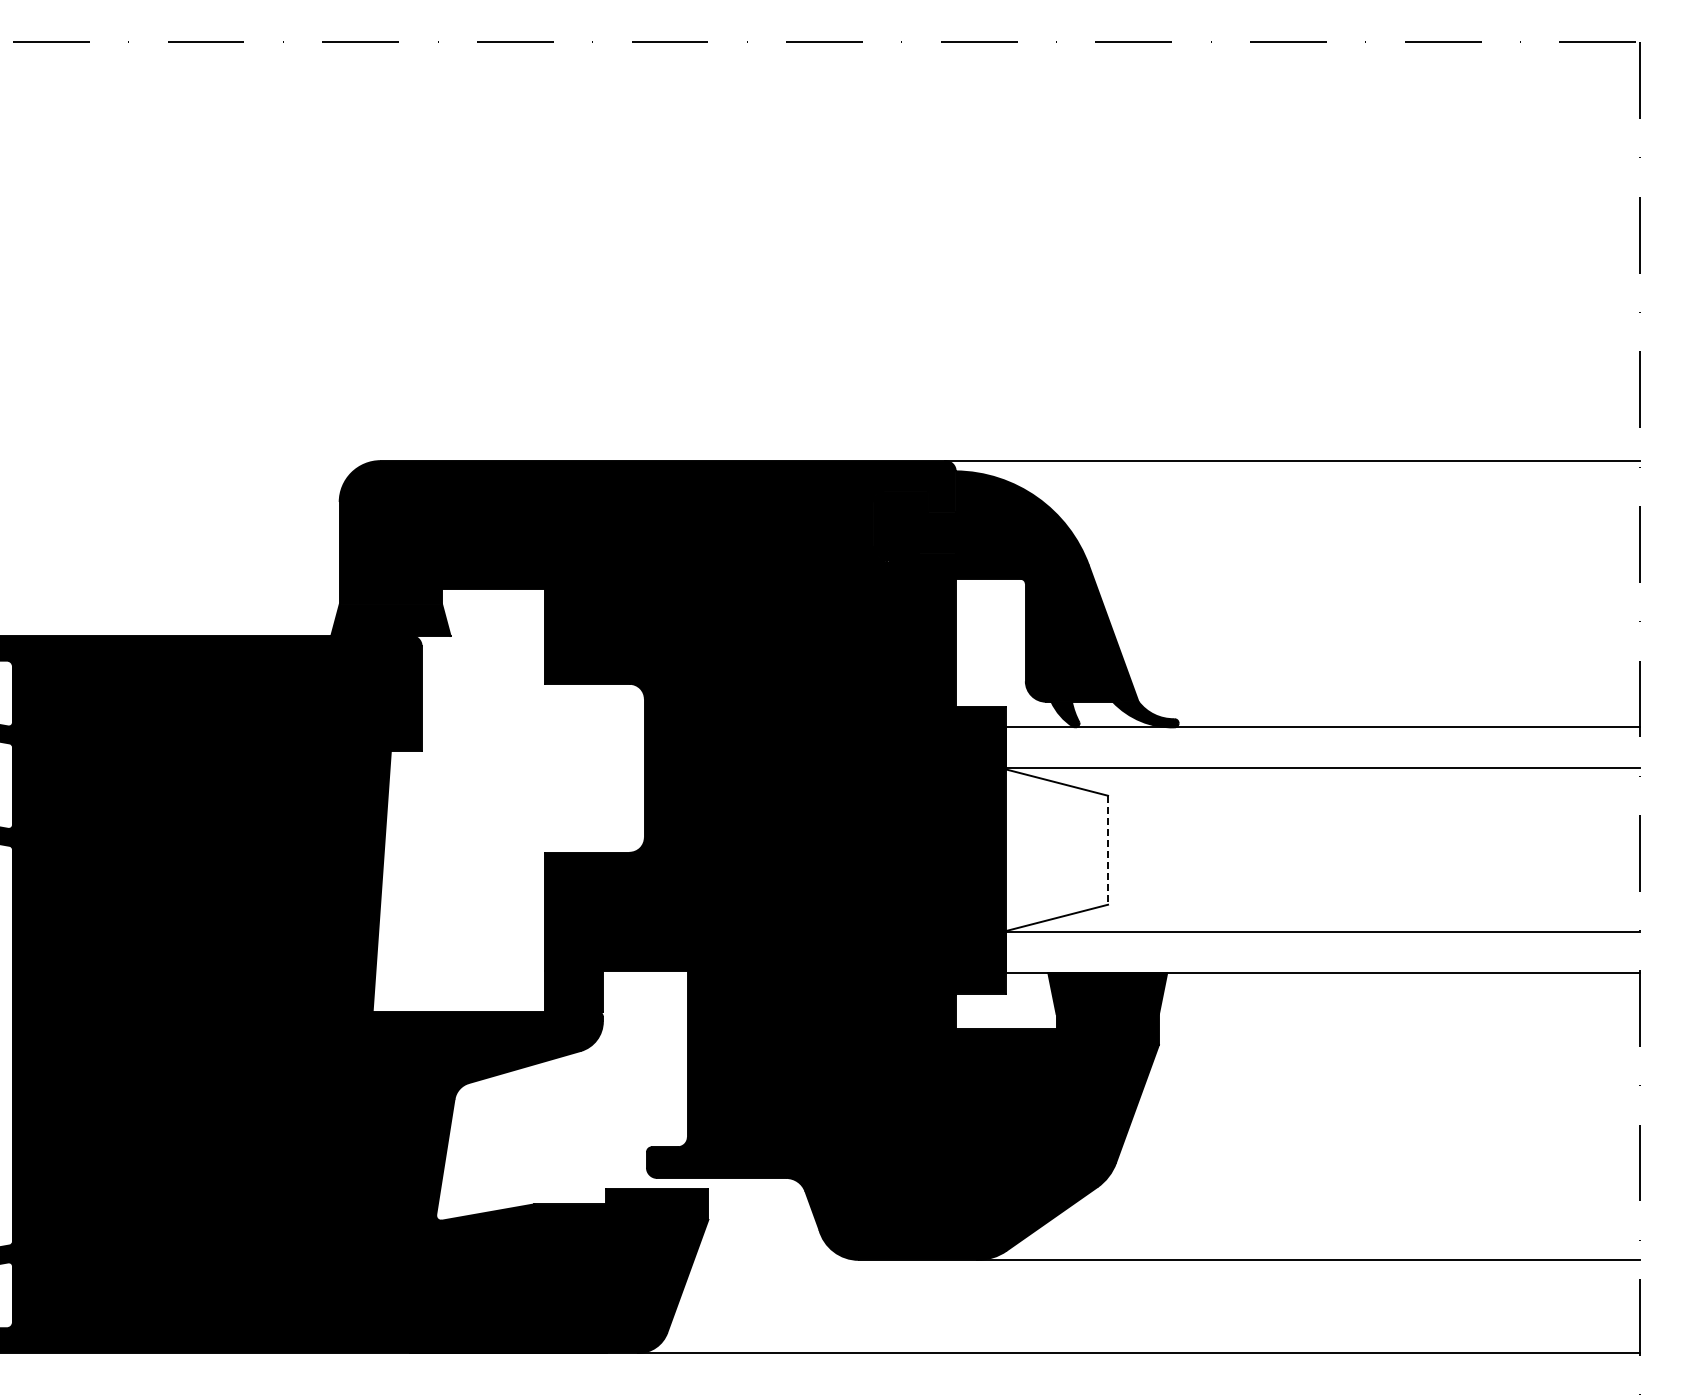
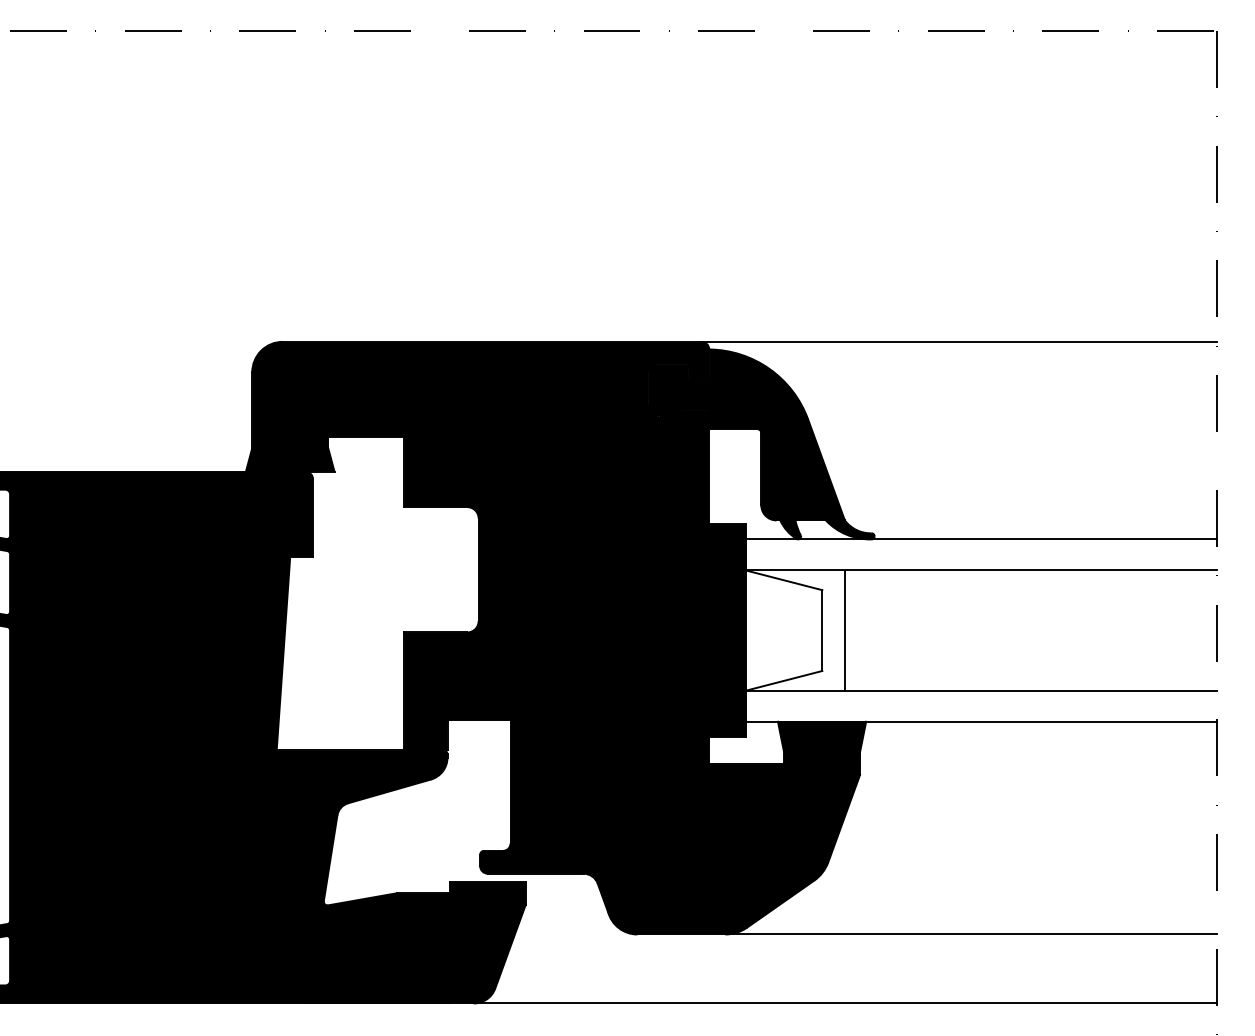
line: (1108, 850) -> (822, 630), dashed -> solid
line: (1138, 850) -> (844, 630), added

